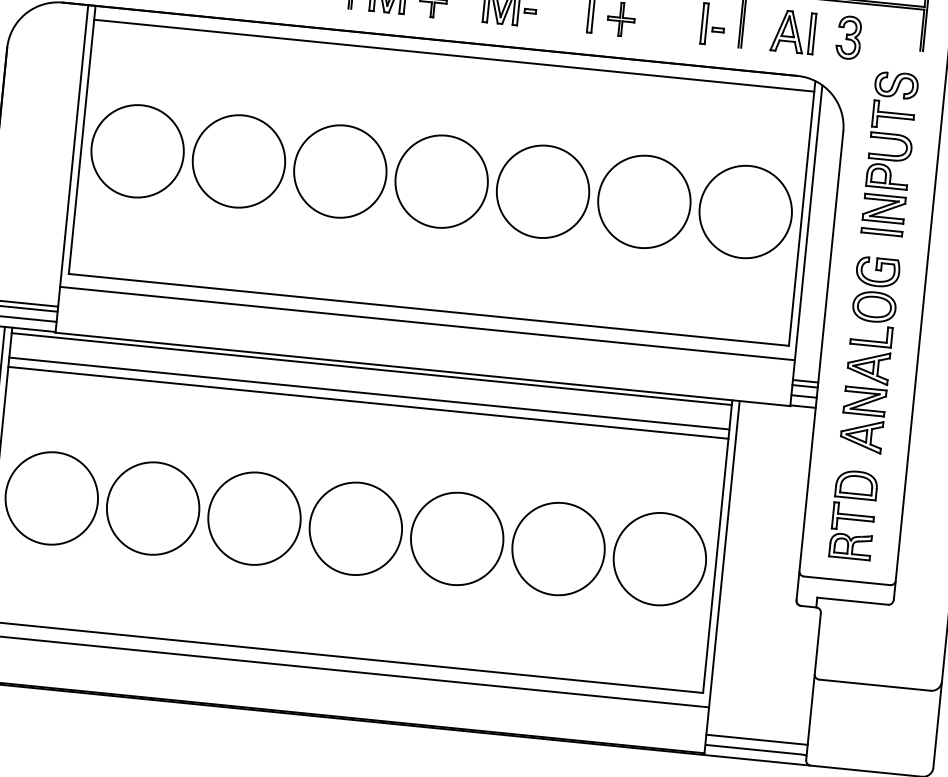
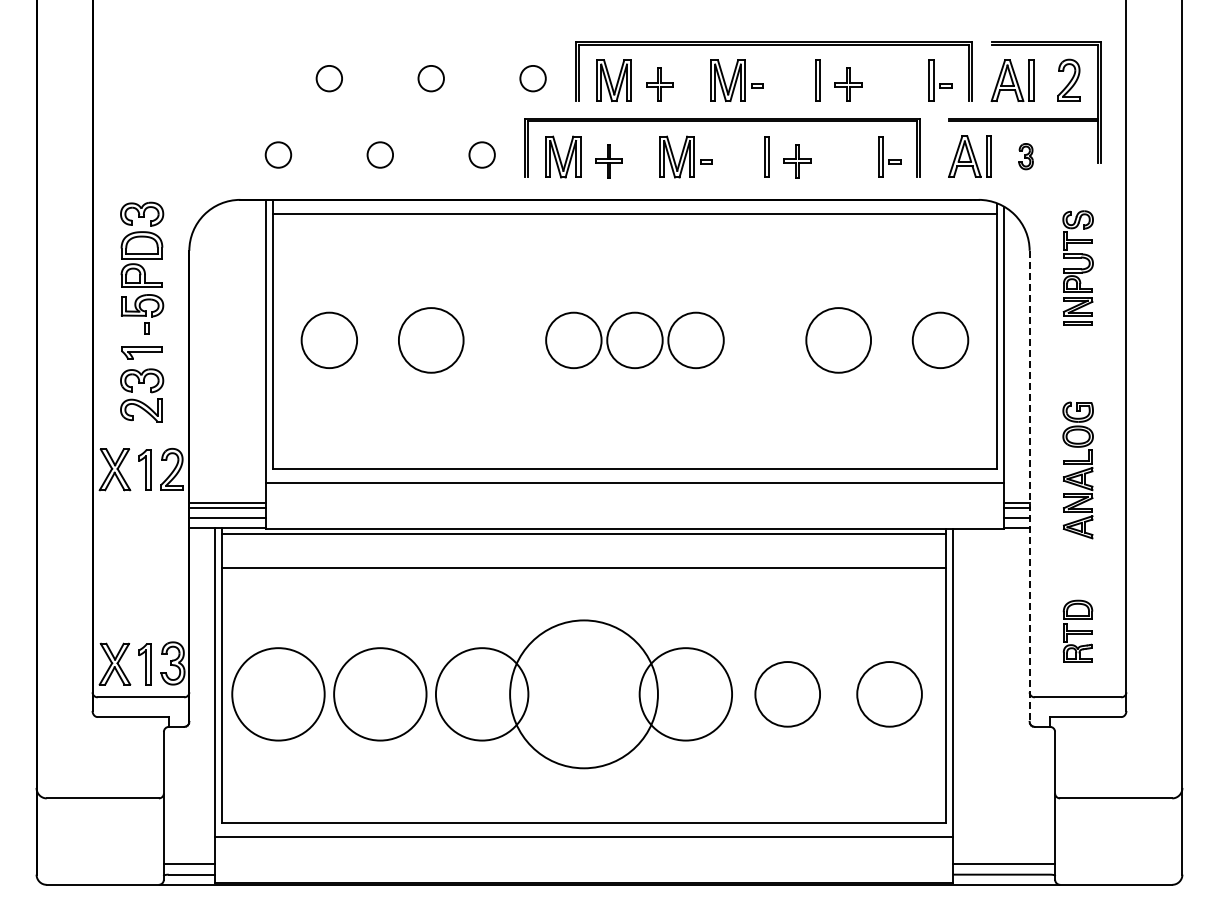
part: (848, 37) -> (1025, 156), size x0.6
circle: (137, 151) -> (329, 340), size x0.6
part: (890, 153) -> (1078, 267), size x0.7
circle: (239, 161) -> (431, 340), size x0.7
part: (441, 181) -> (634, 340), size x0.6
circle: (644, 201) -> (838, 340), size x0.7
circle: (745, 212) -> (940, 340), size x0.6
part: (870, 355) -> (1078, 470), size x0.7
line: (819, 366) -> (1029, 486), solid -> dashed
line: (368, 393) -> (583, 558), removed
part: (853, 514) -> (1077, 630), size x0.7
circle: (355, 528) -> (583, 694), size x1.6
circle: (558, 549) -> (787, 694), size x0.7
circle: (659, 559) -> (889, 694), size x0.7

